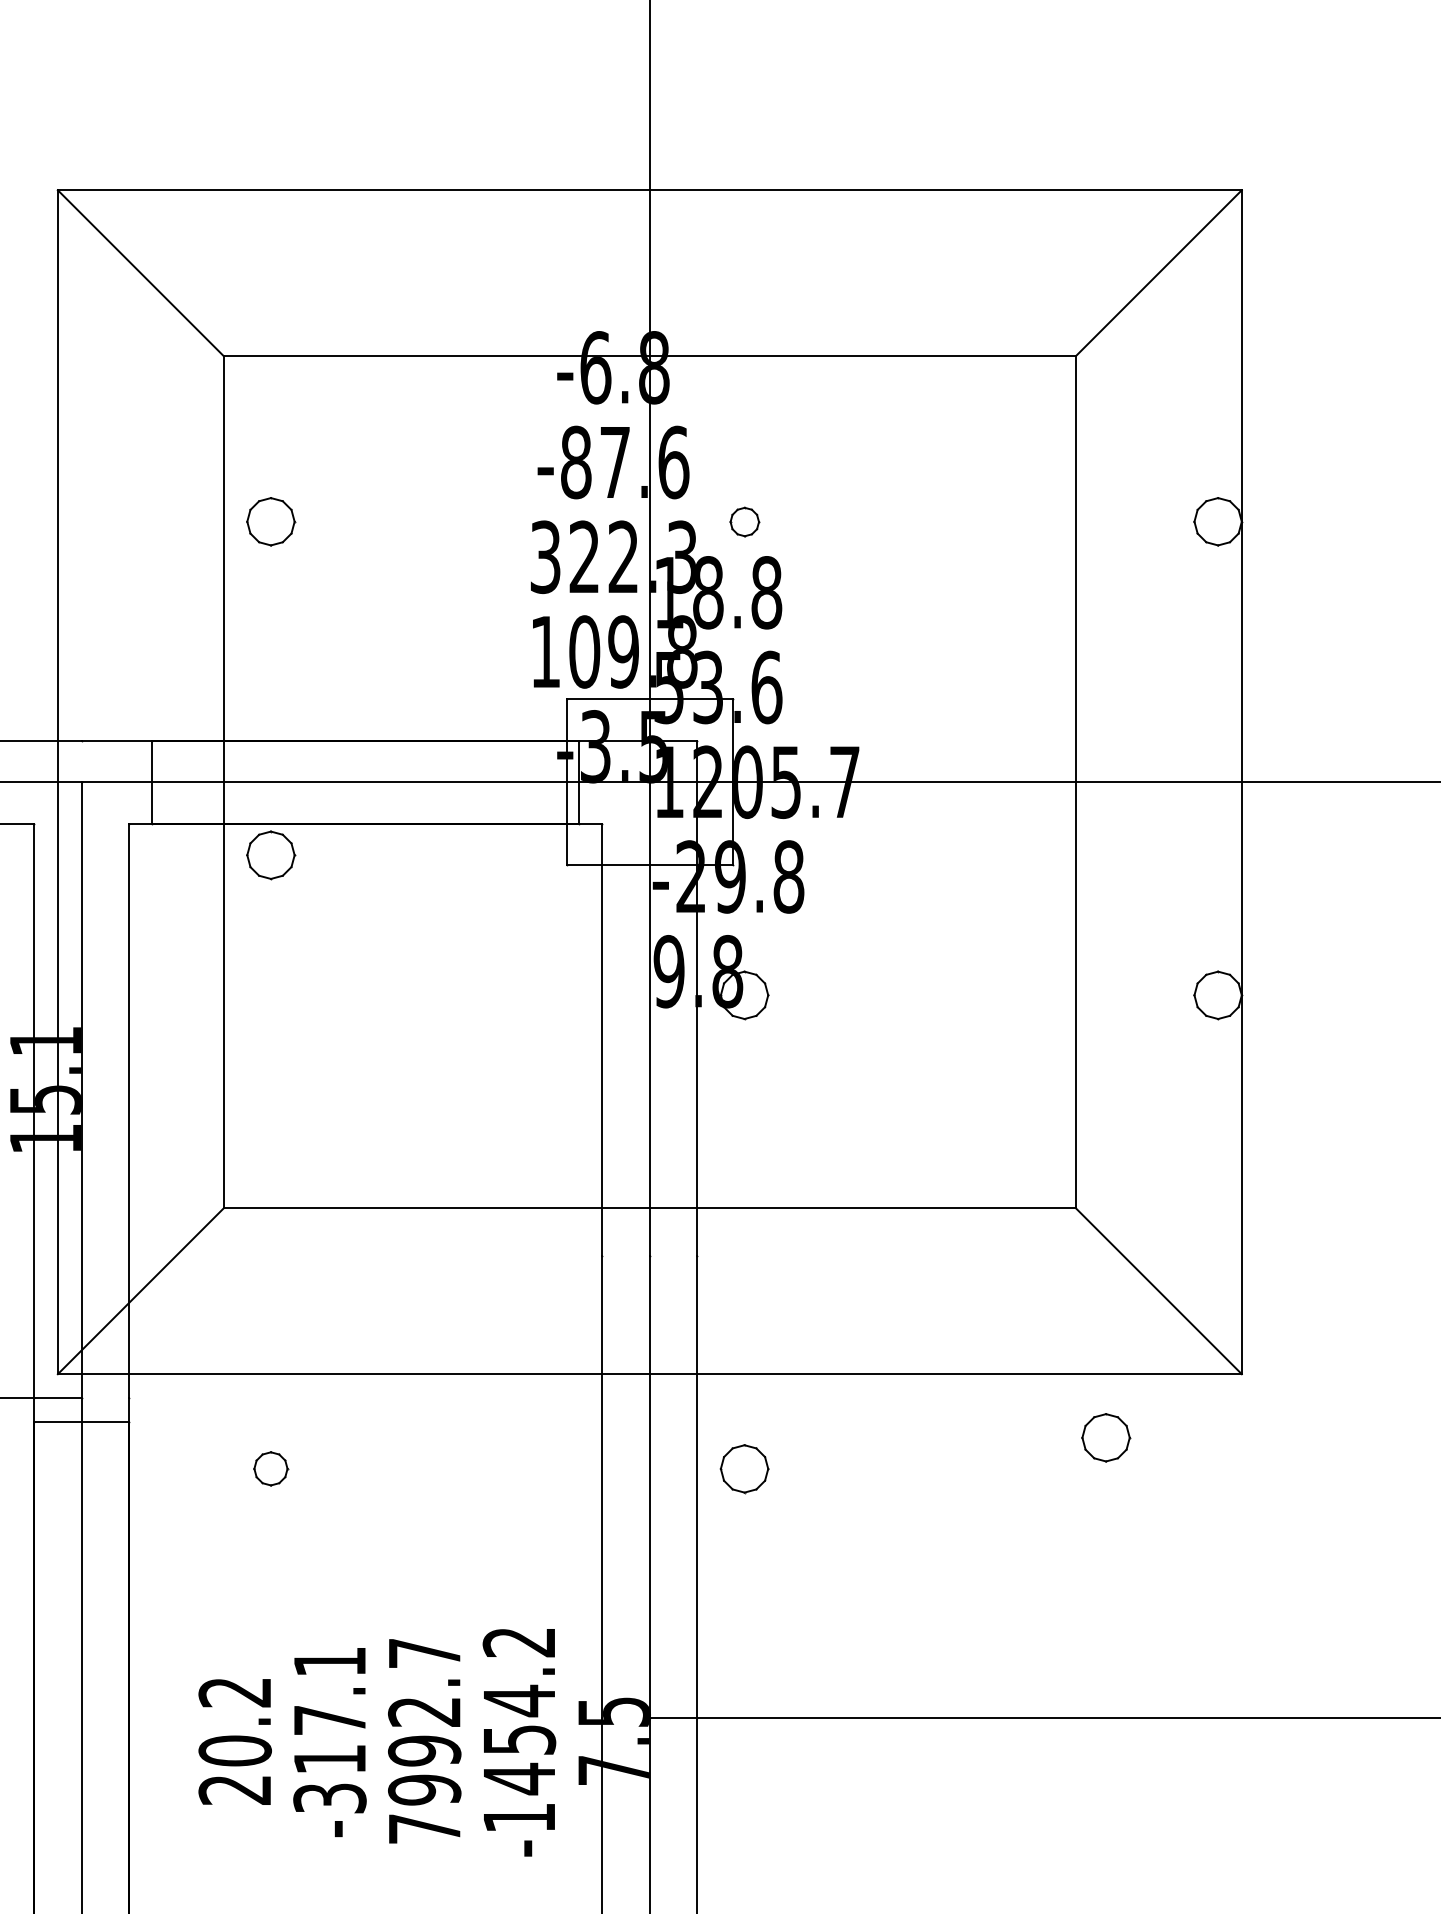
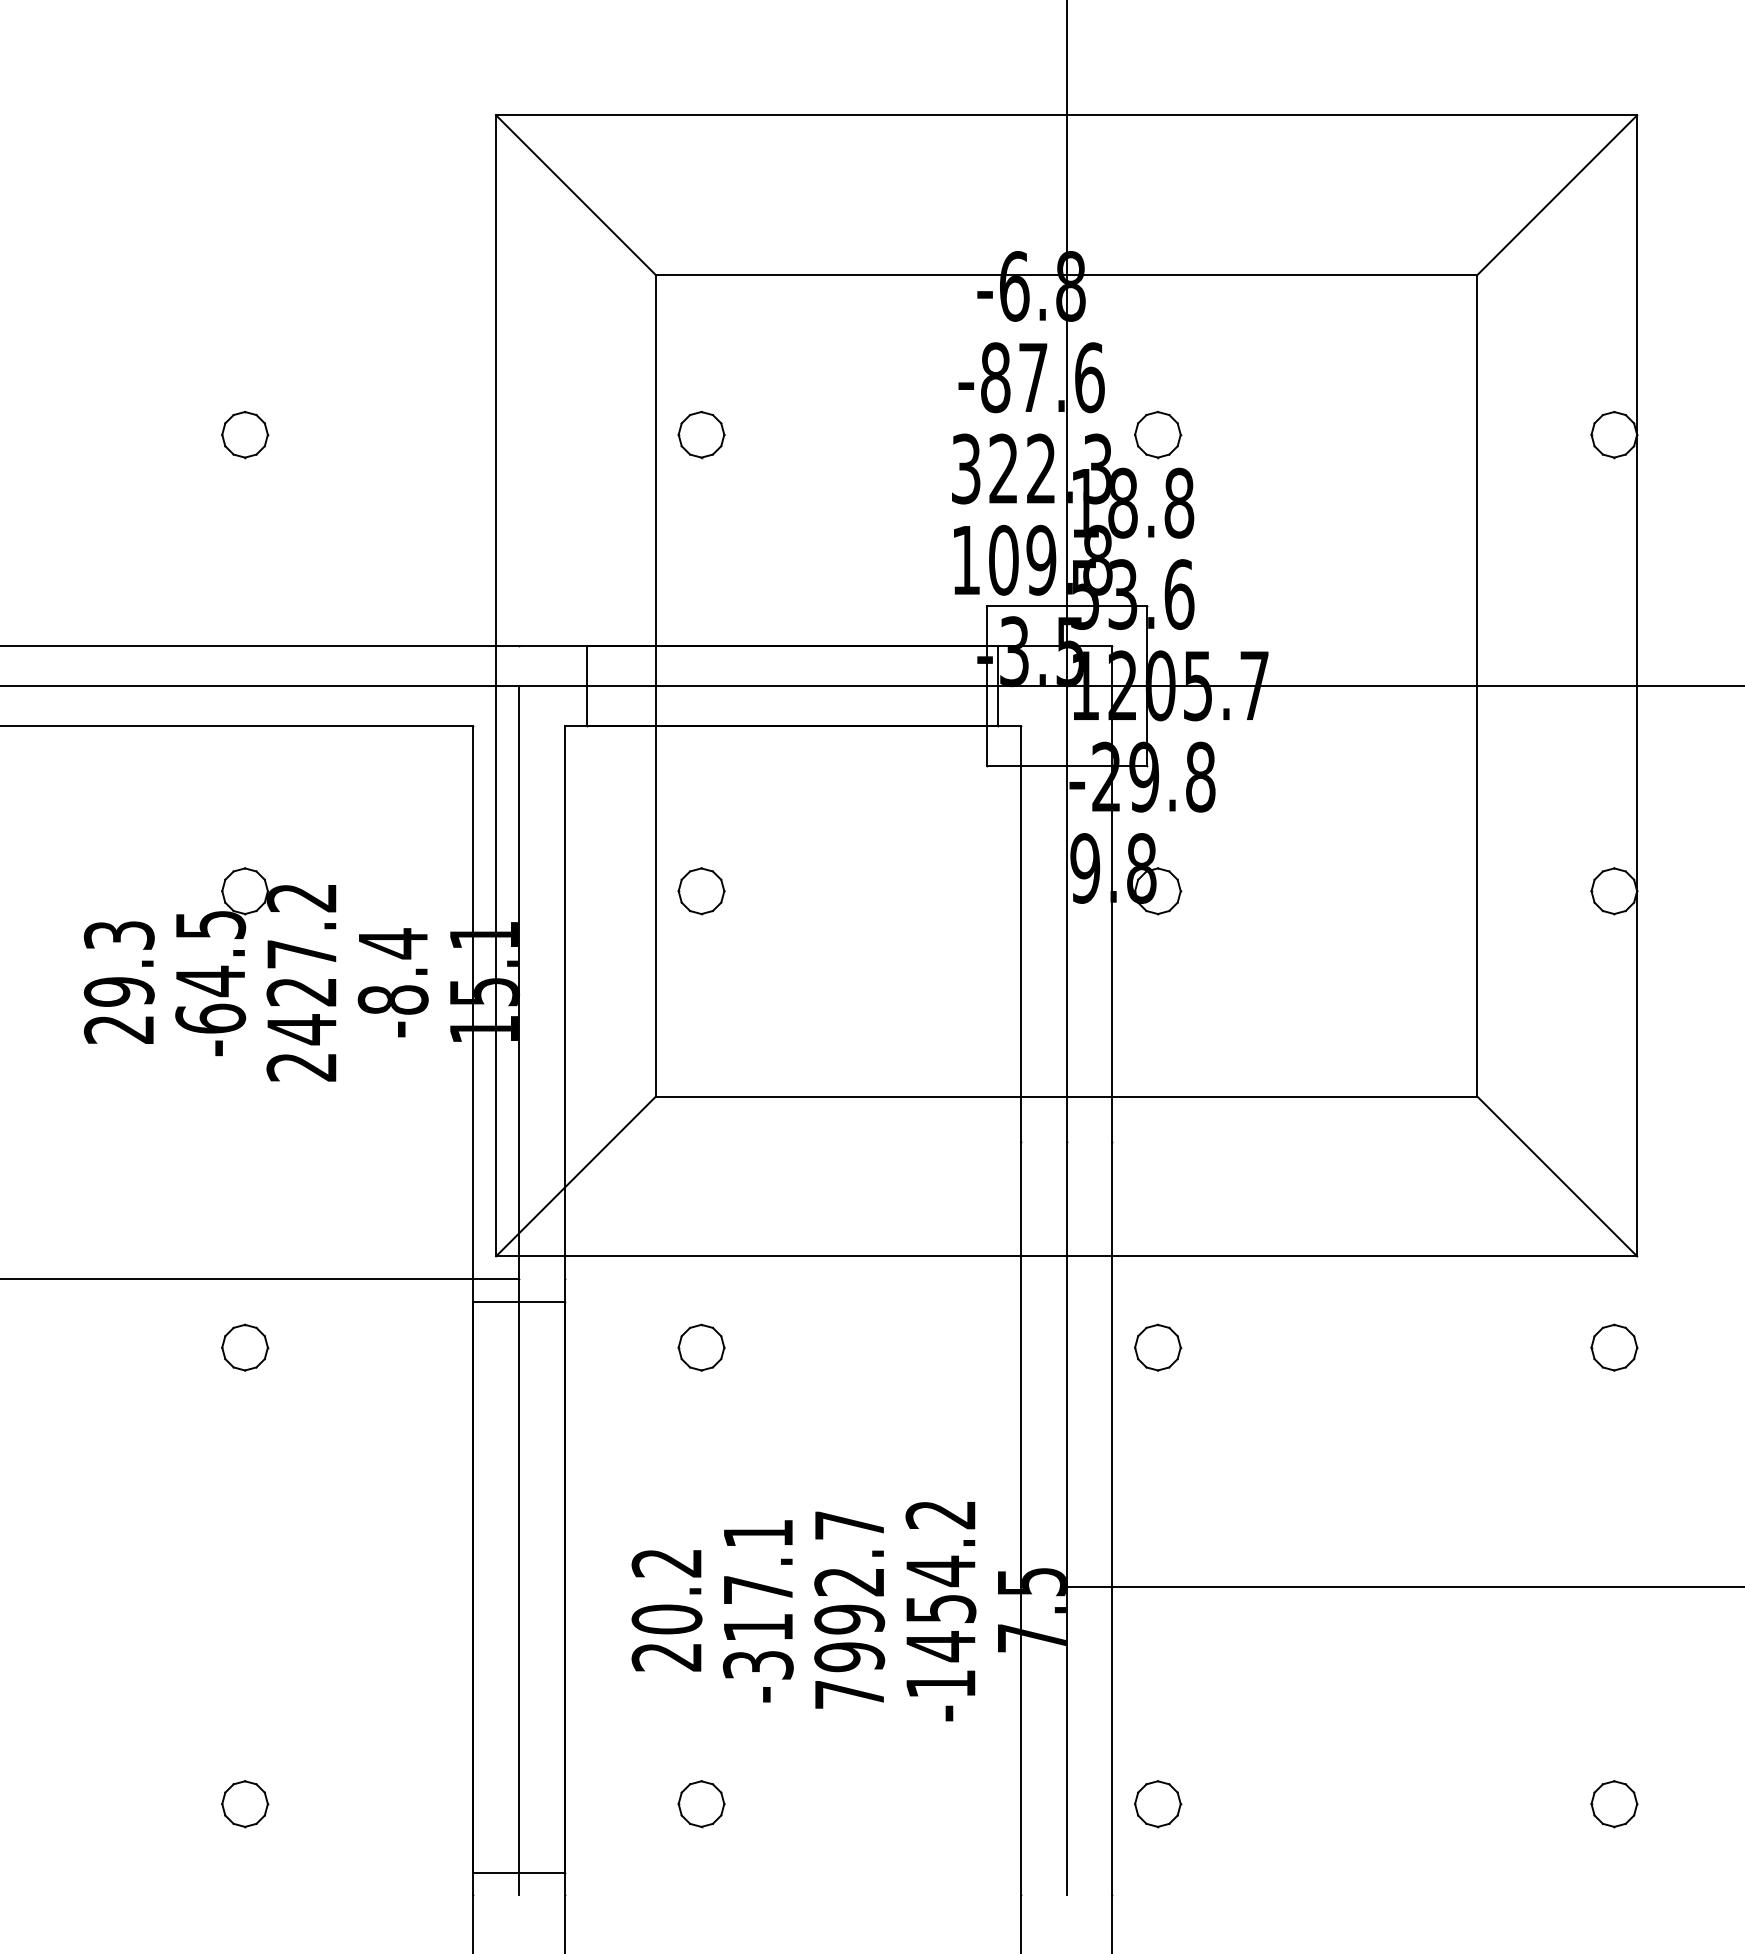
part: (745, 522) -> (1158, 435), size x1.67
part: (270, 855) -> (701, 891), moved
part: (1106, 1437) -> (1614, 1347), moved
part: (270, 1468) -> (701, 1347), size x1.43

